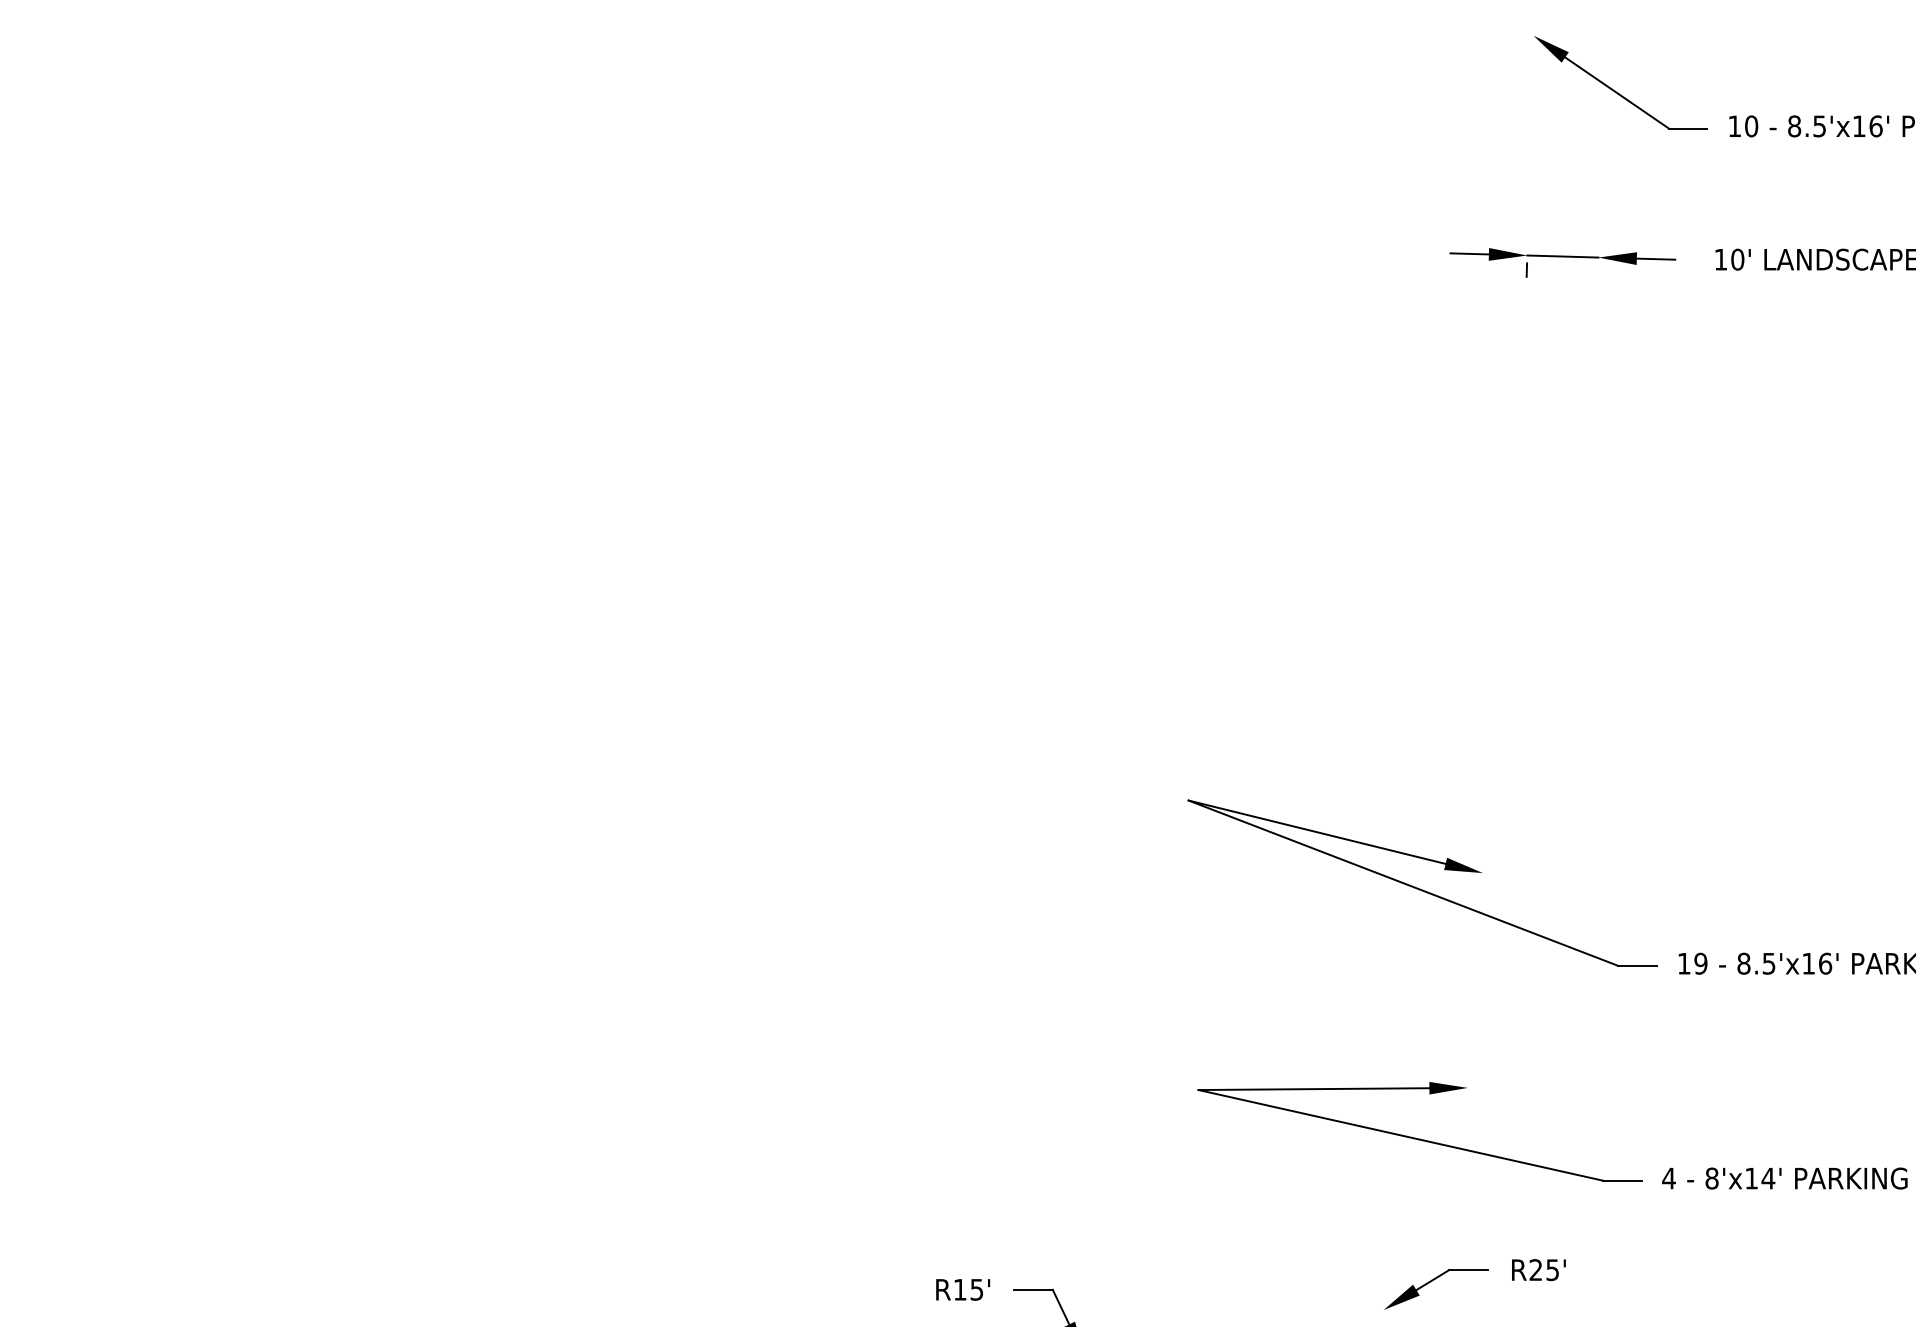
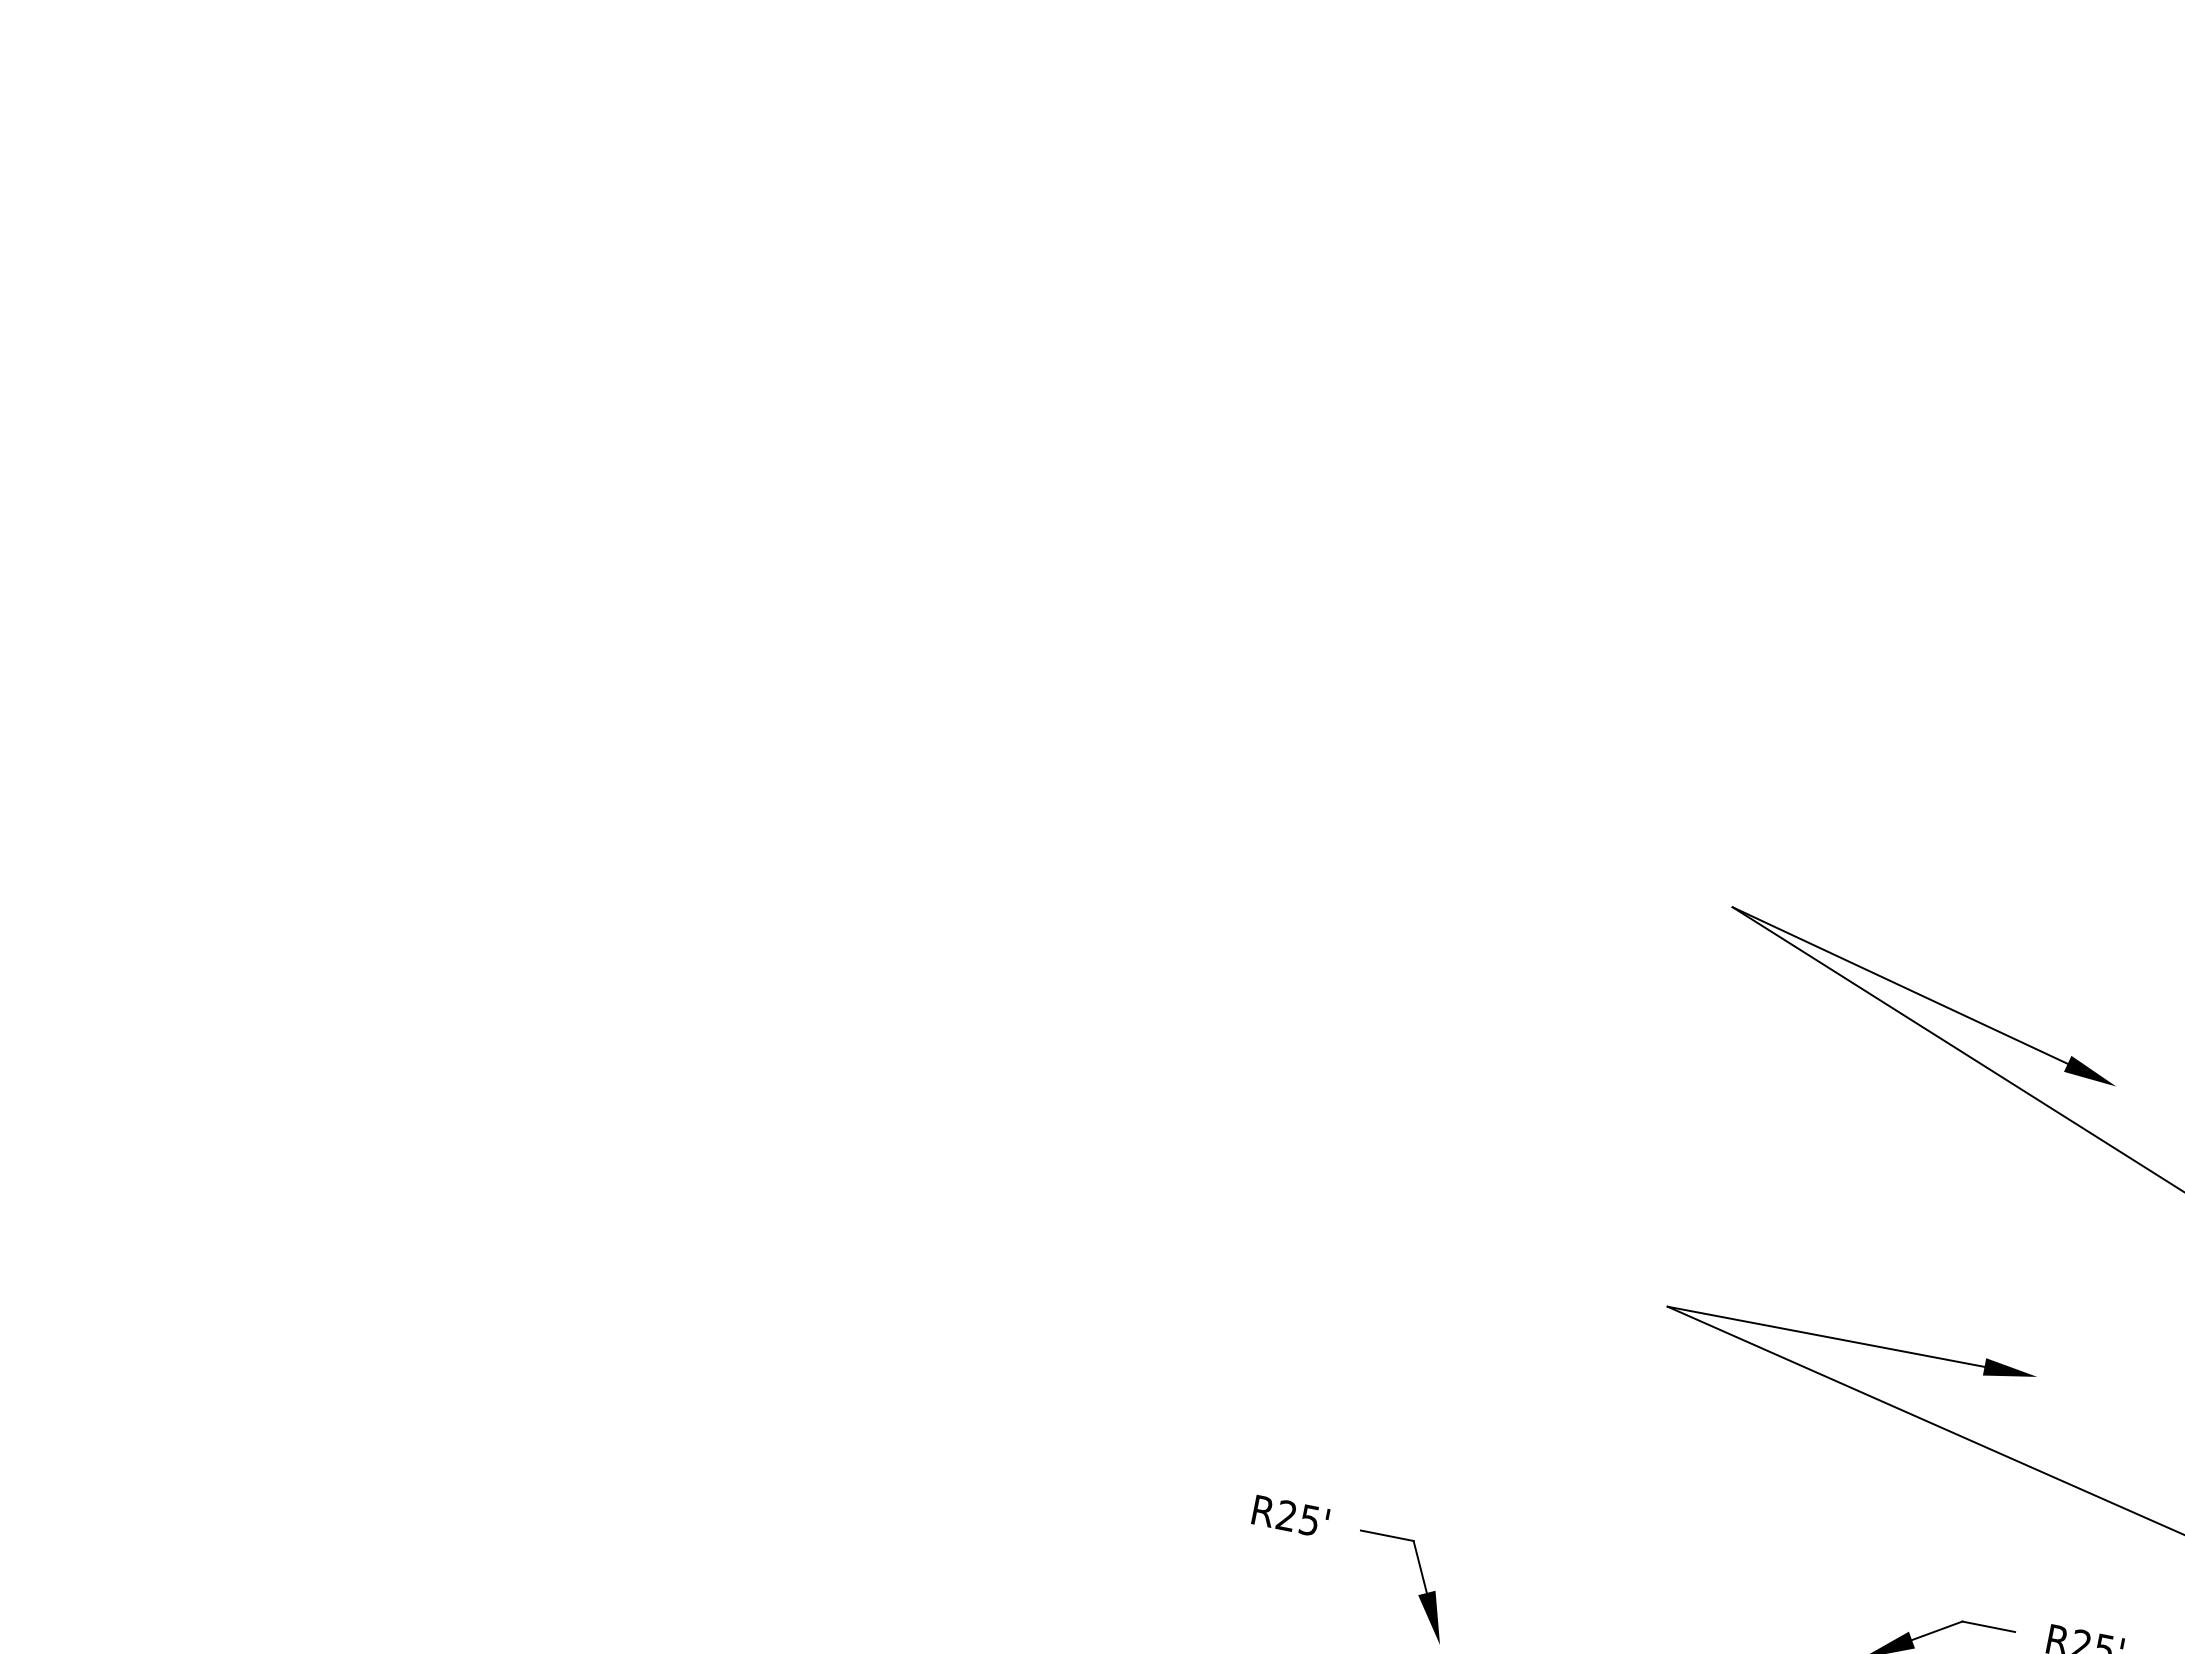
text: (959, 1289) -> (1285, 1515), R15' -> R25'

